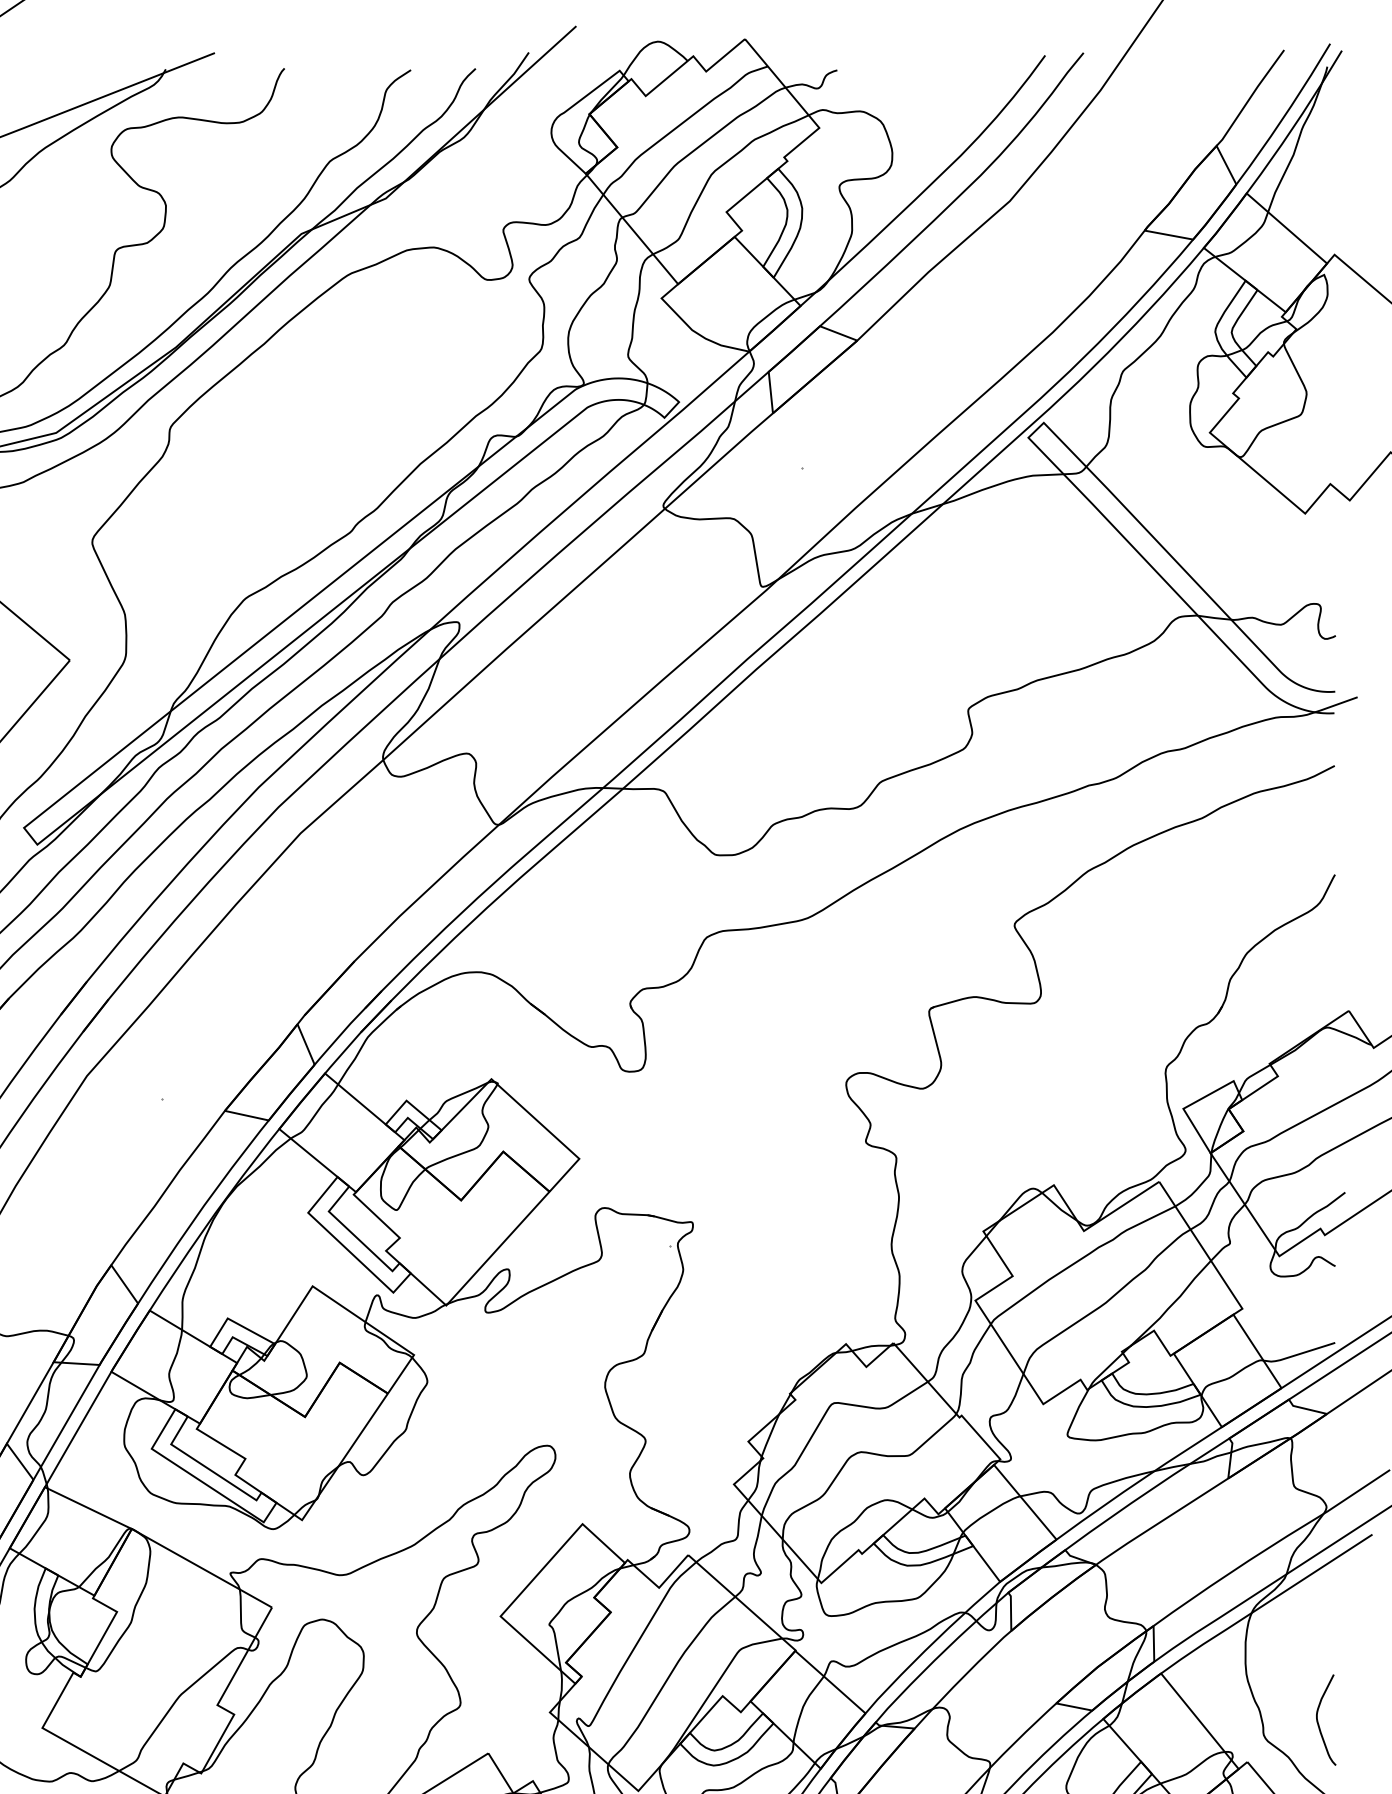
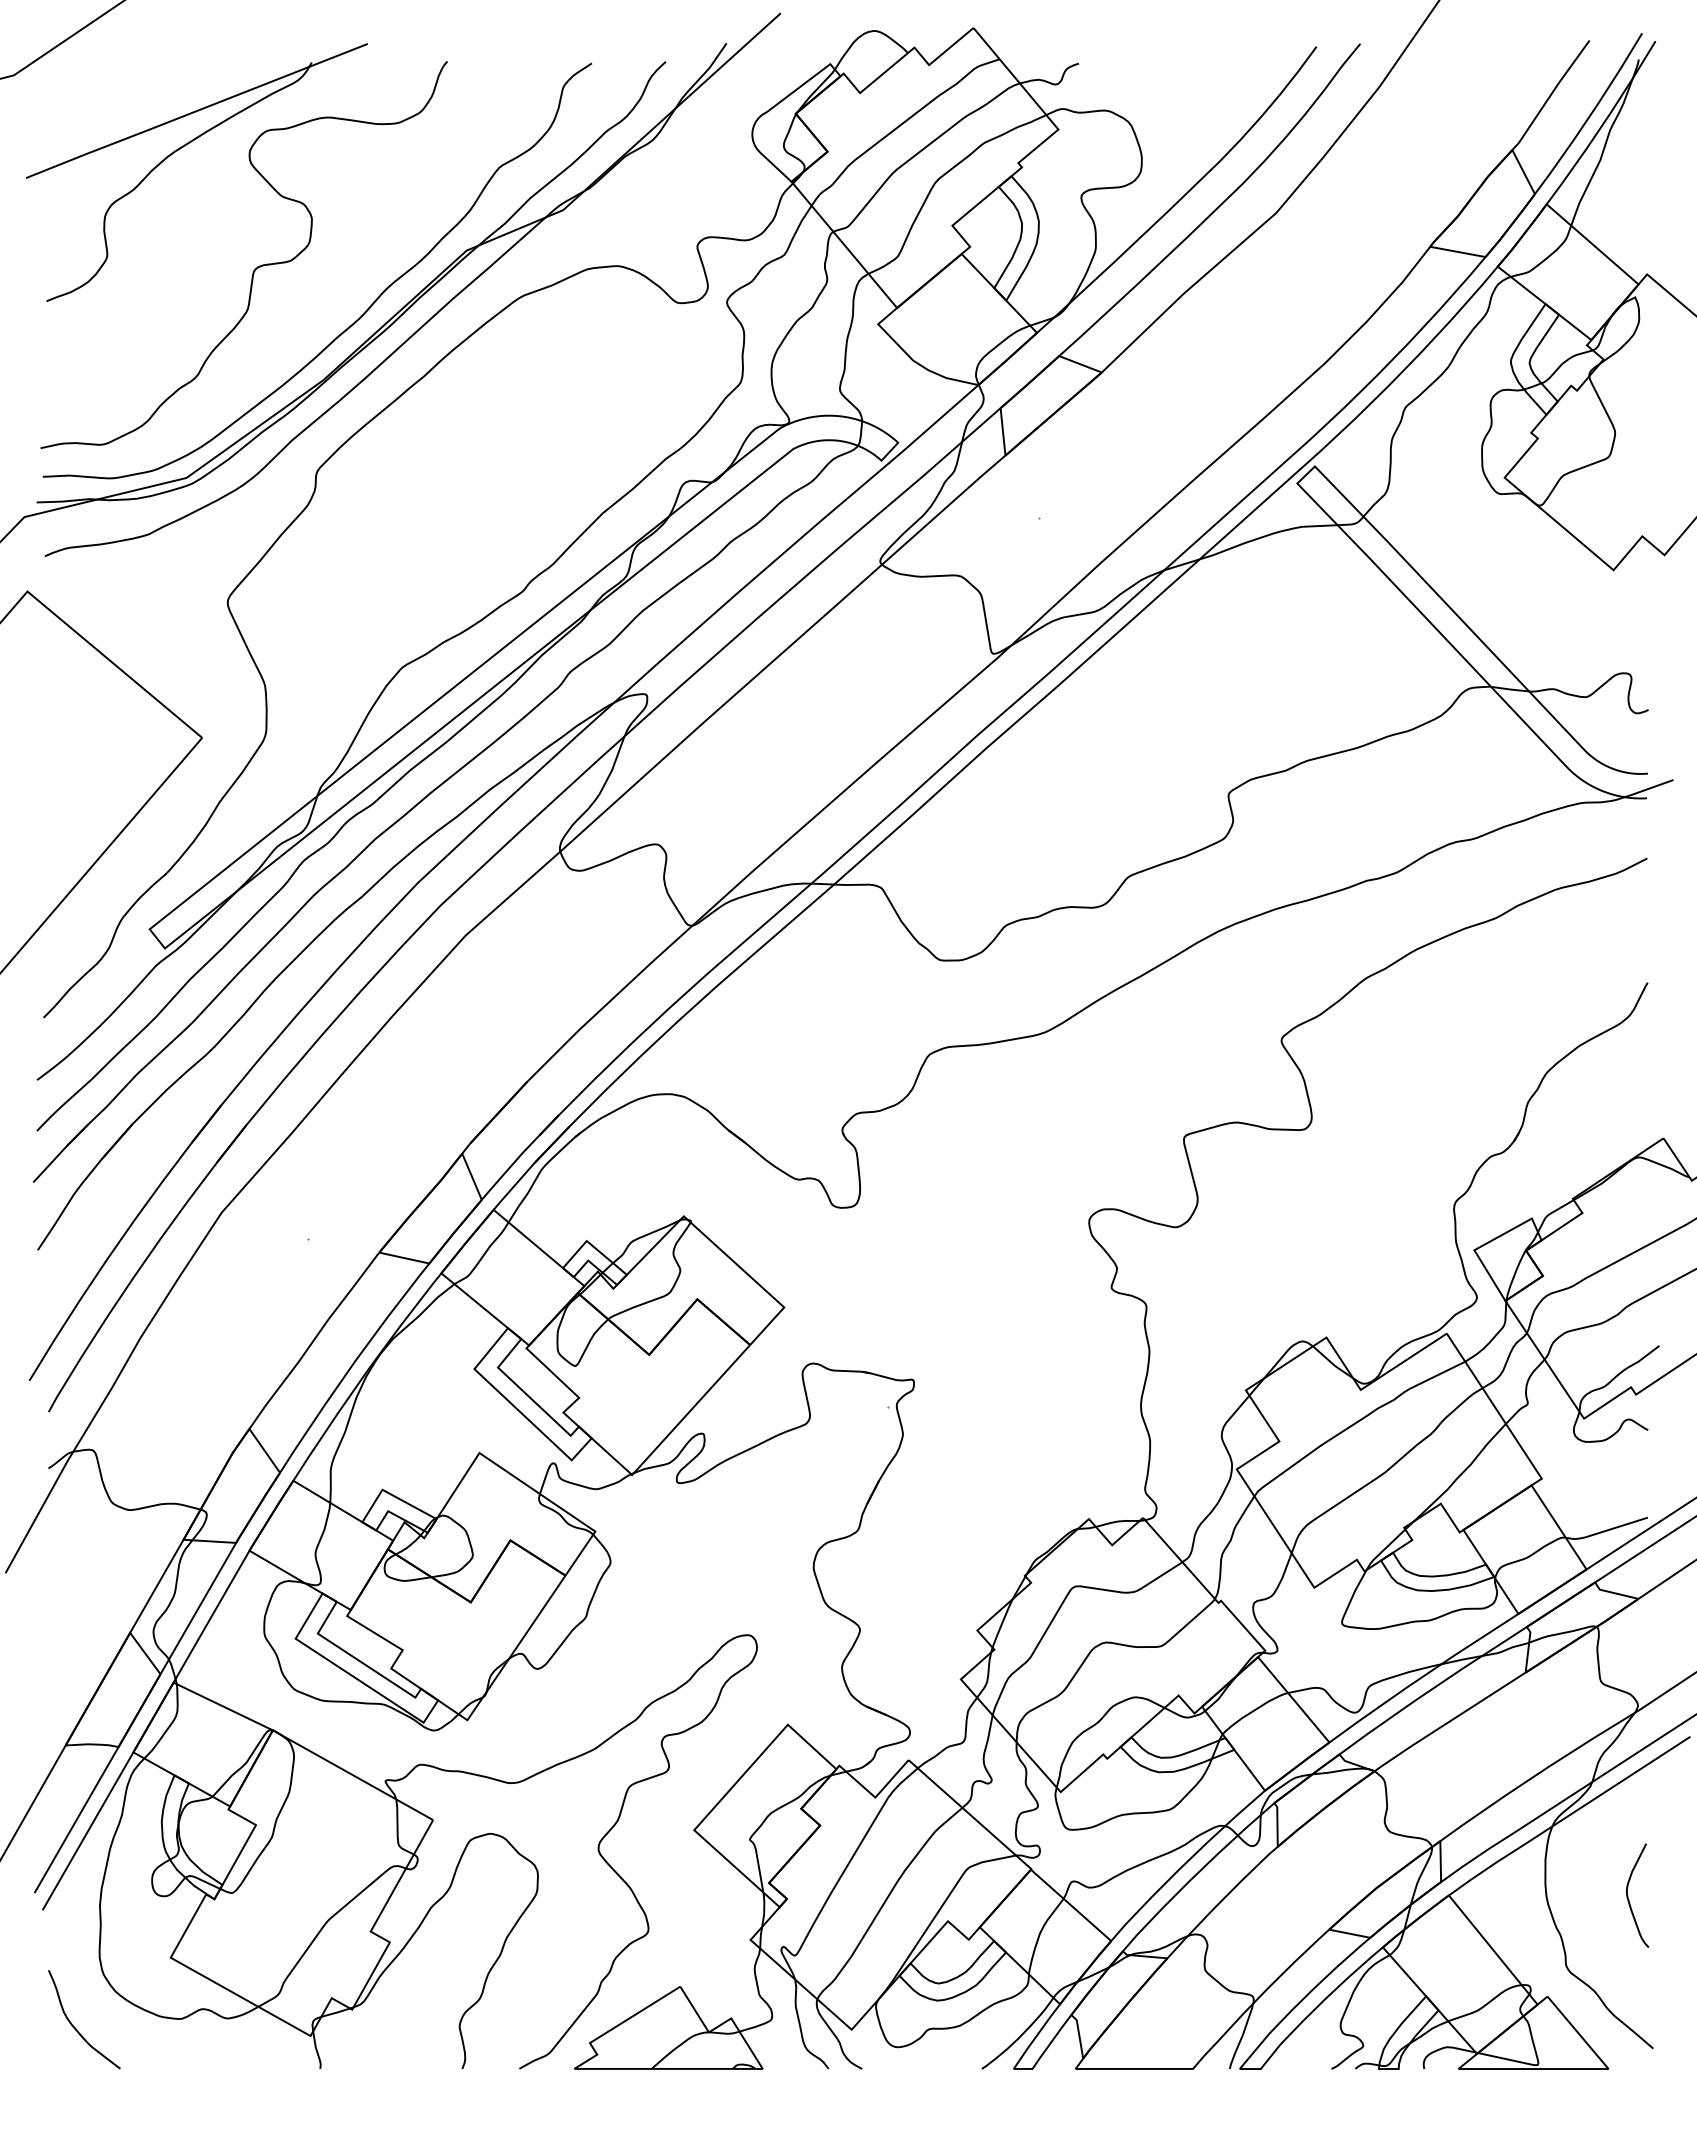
curve: (1319, 1723) -> (1629, 1899), moved

